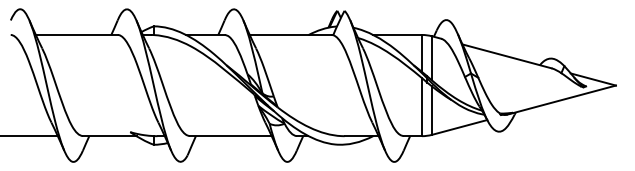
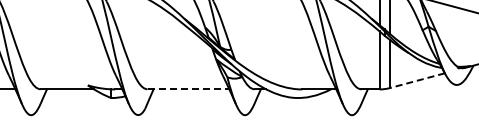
line: (459, 127) -> (417, 80), solid -> dashed
line: (230, 136) -> (188, 89), solid -> dashed

